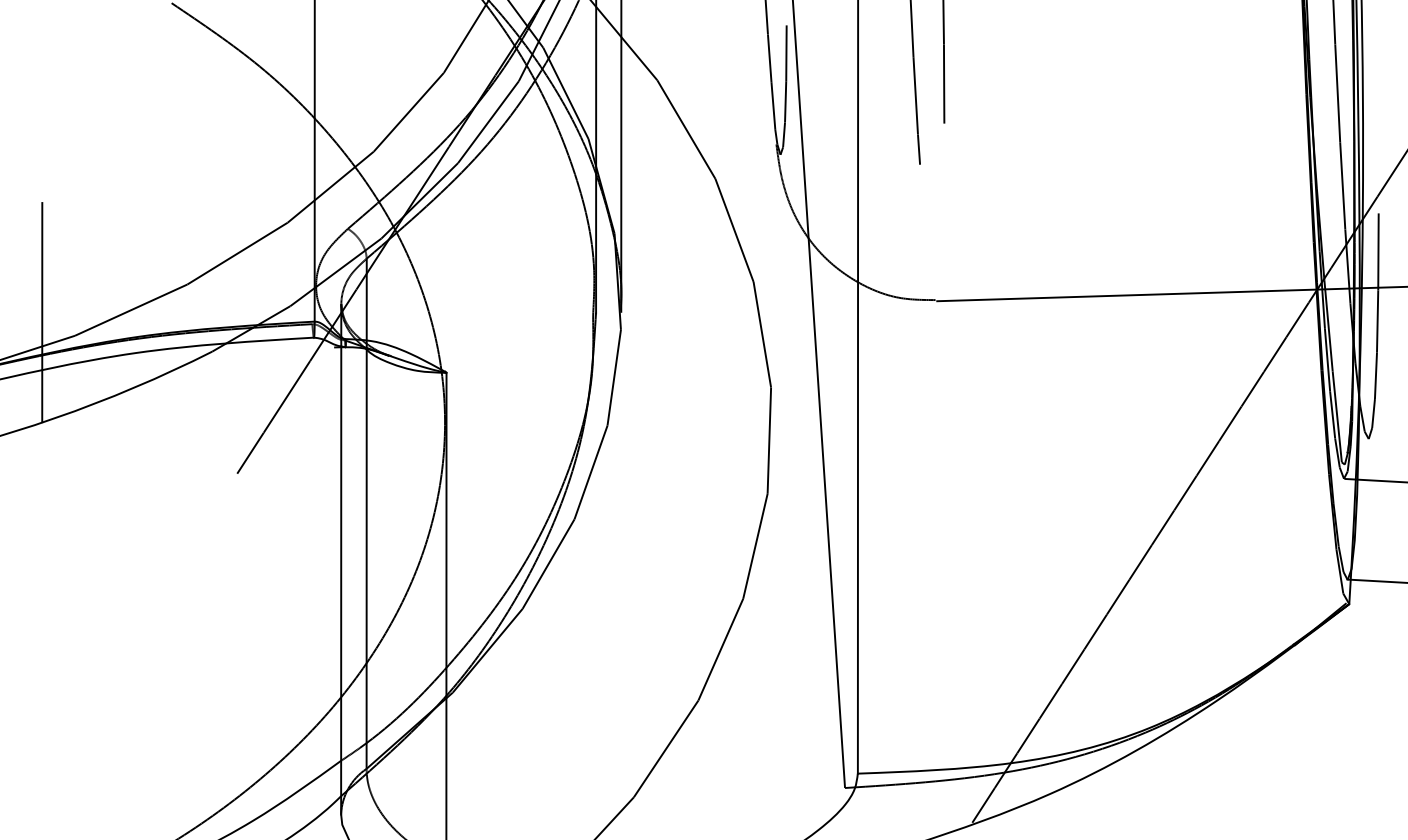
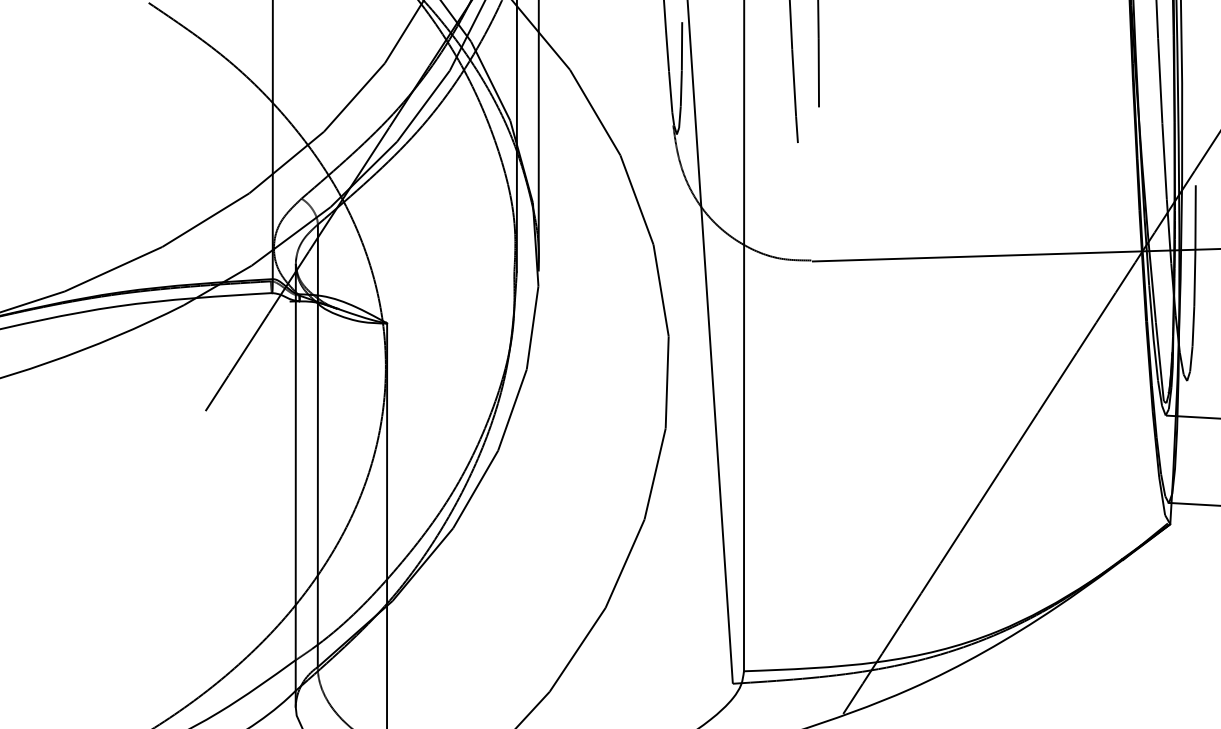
line: (42, 312) -> (36, 271), removed

